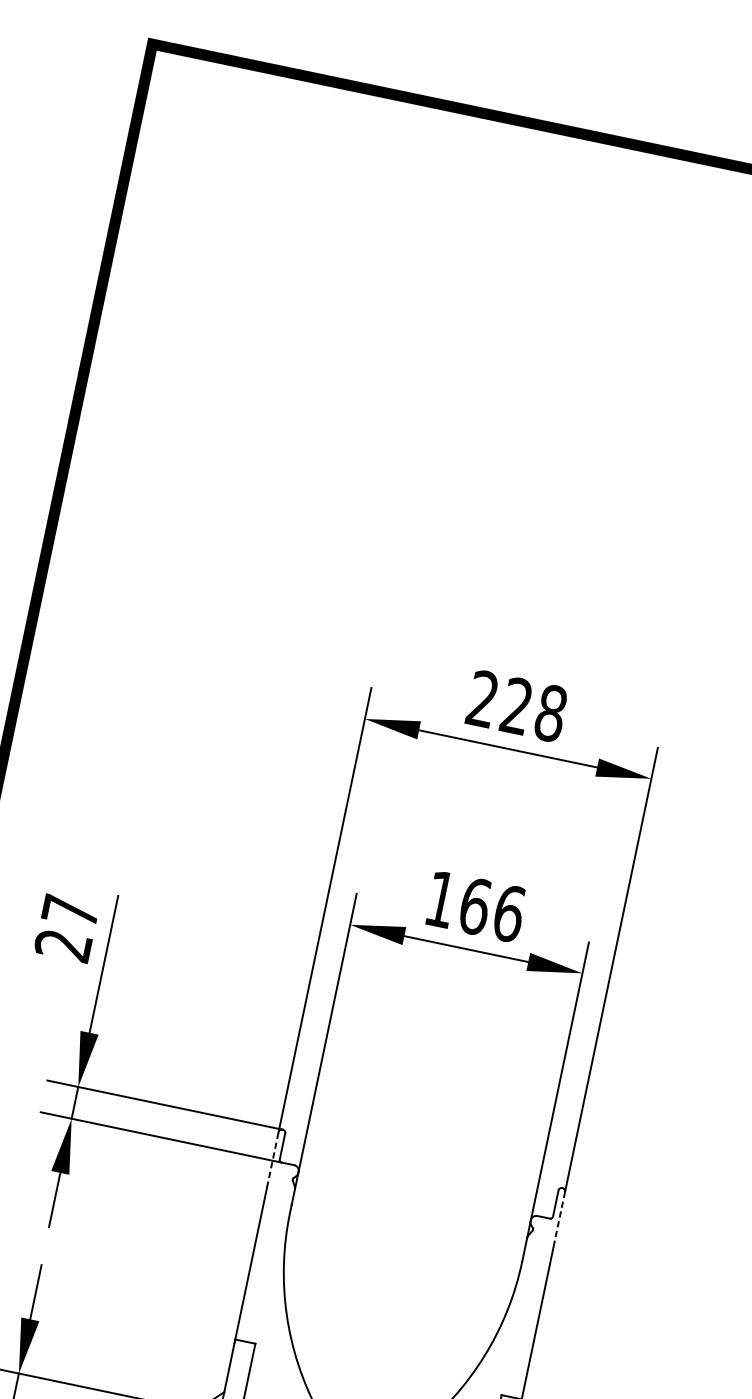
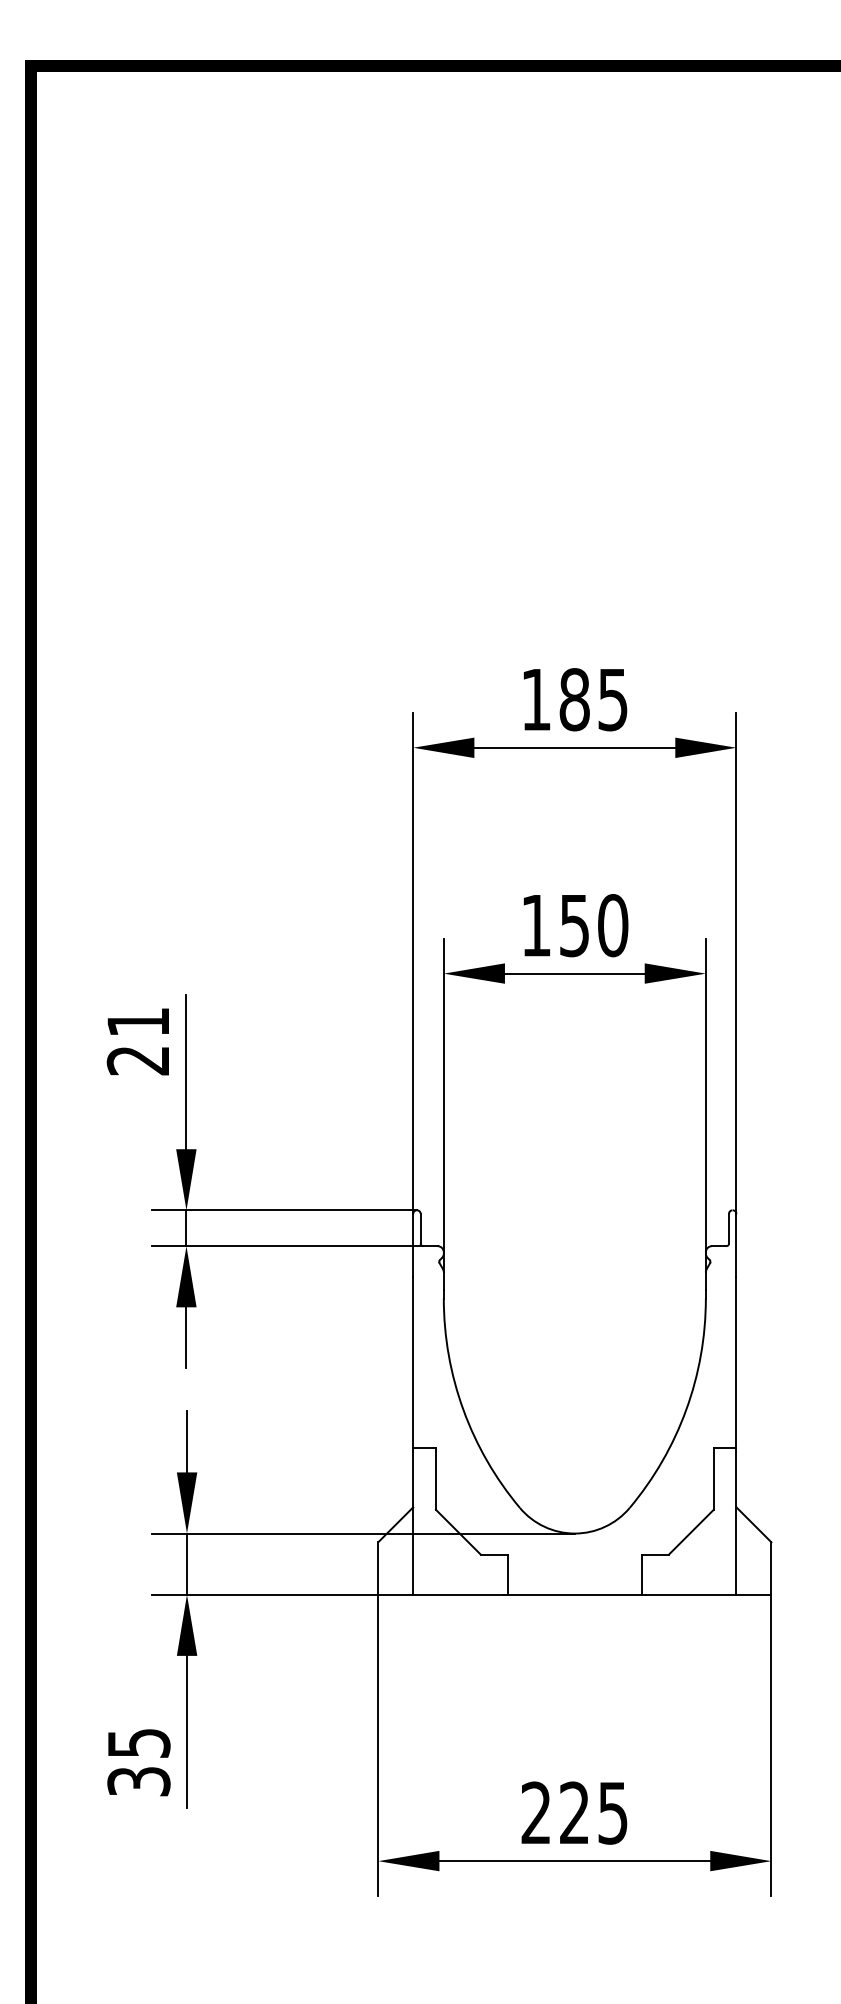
text: (516, 706) -> (574, 699), 228 -> 185
text: (491, 909) -> (593, 925), 166 -> 150
text: (69, 911) -> (137, 1022), 27 -> 21
line: (273, 1159) -> (413, 1244), dashed -> solid
line: (559, 1219) -> (736, 1245), dashed -> solid

